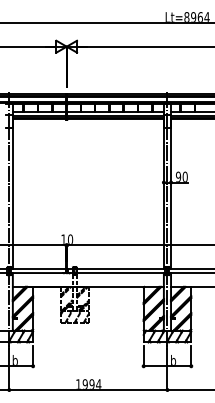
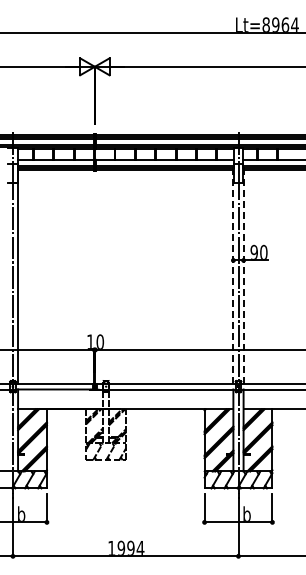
line: (163, 193) -> (233, 276), solid -> dashed
line: (170, 193) -> (243, 276), solid -> dashed

